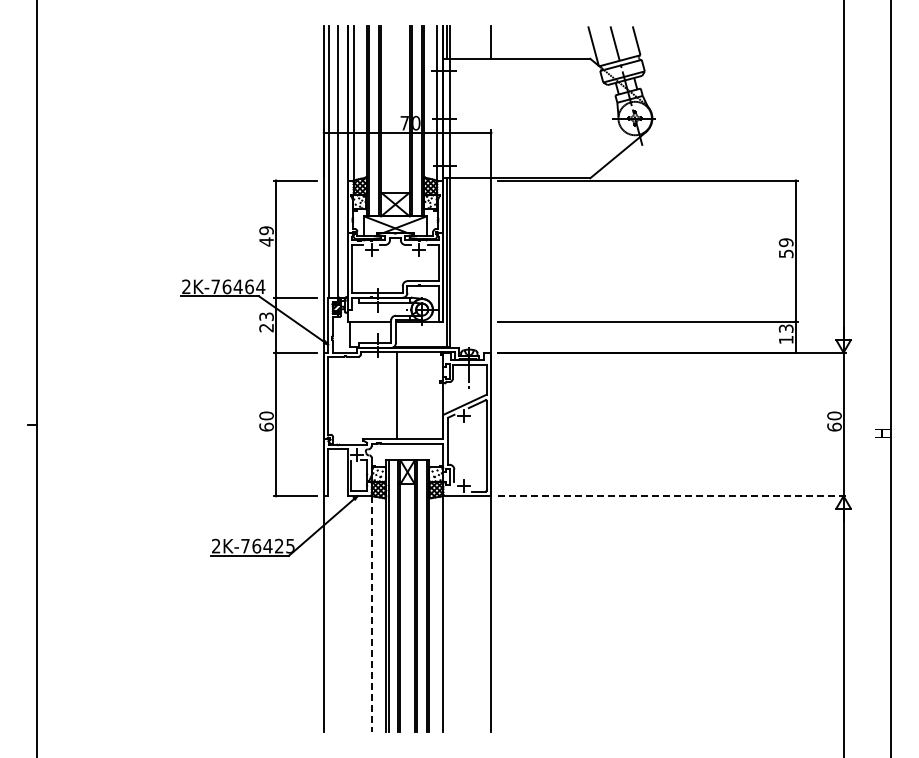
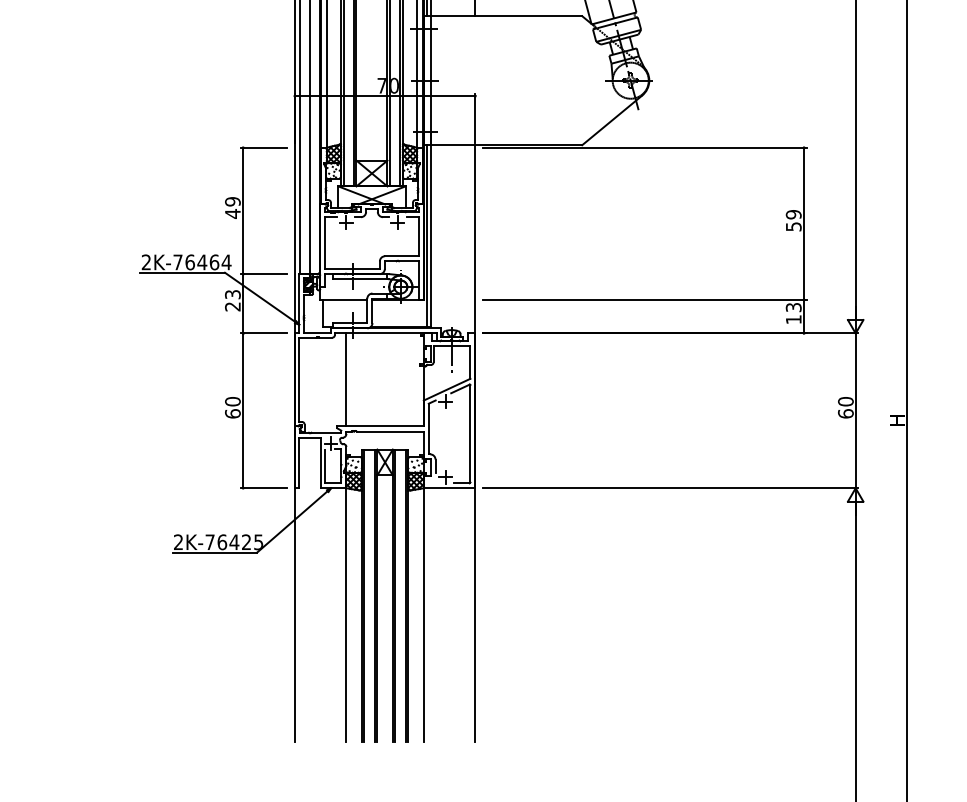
line: (396, 394) -> (346, 378), moved
line: (672, 496) -> (671, 488), dashed -> solid
line: (371, 613) -> (346, 614), dashed -> solid

